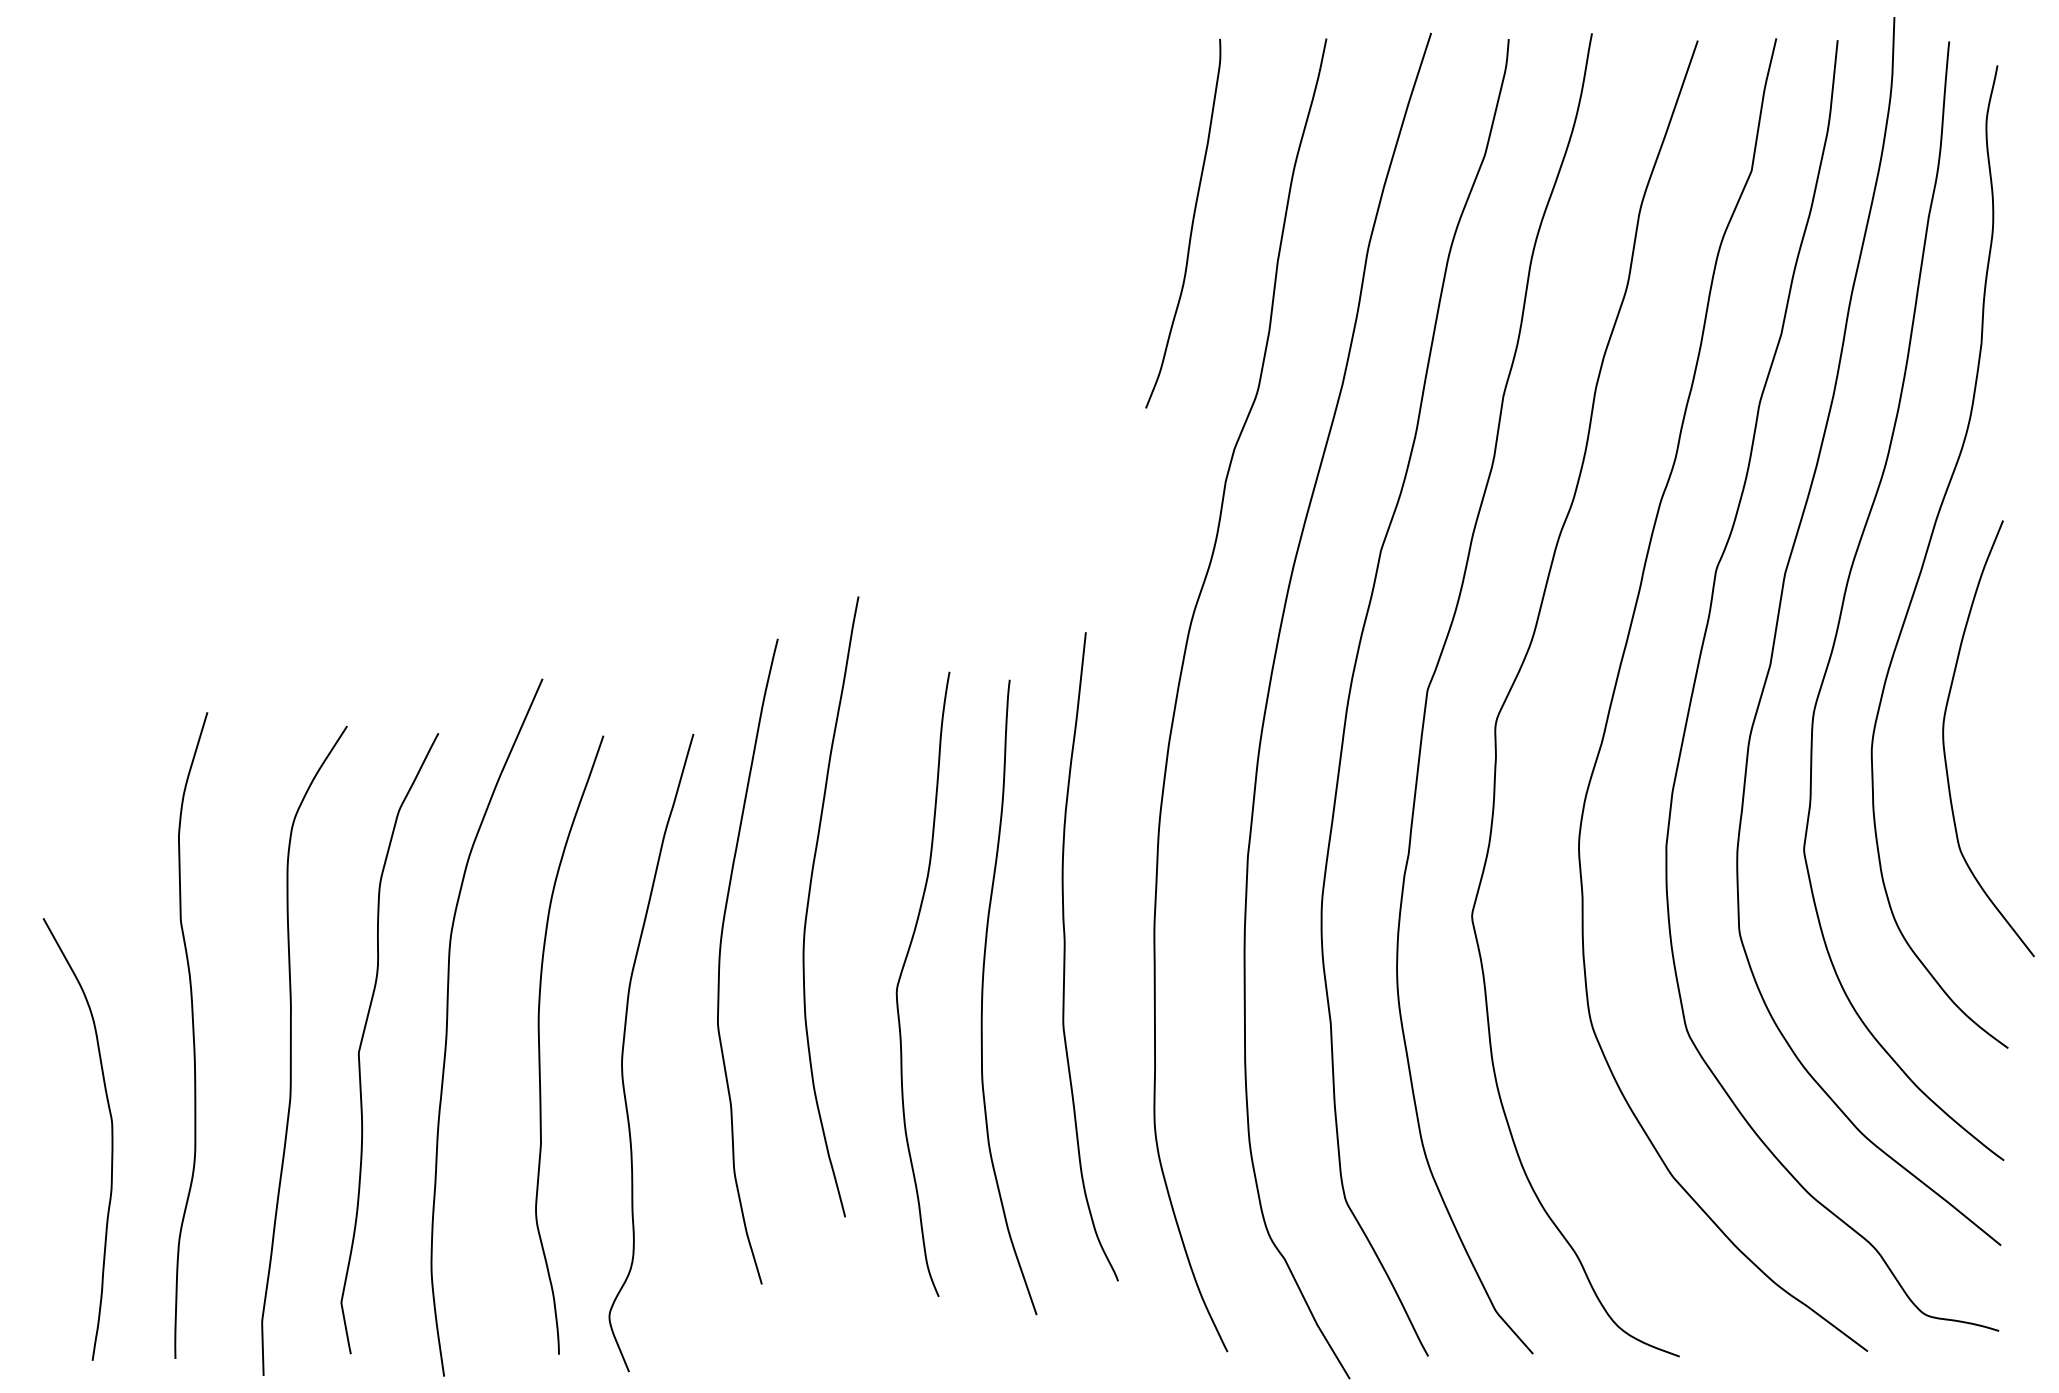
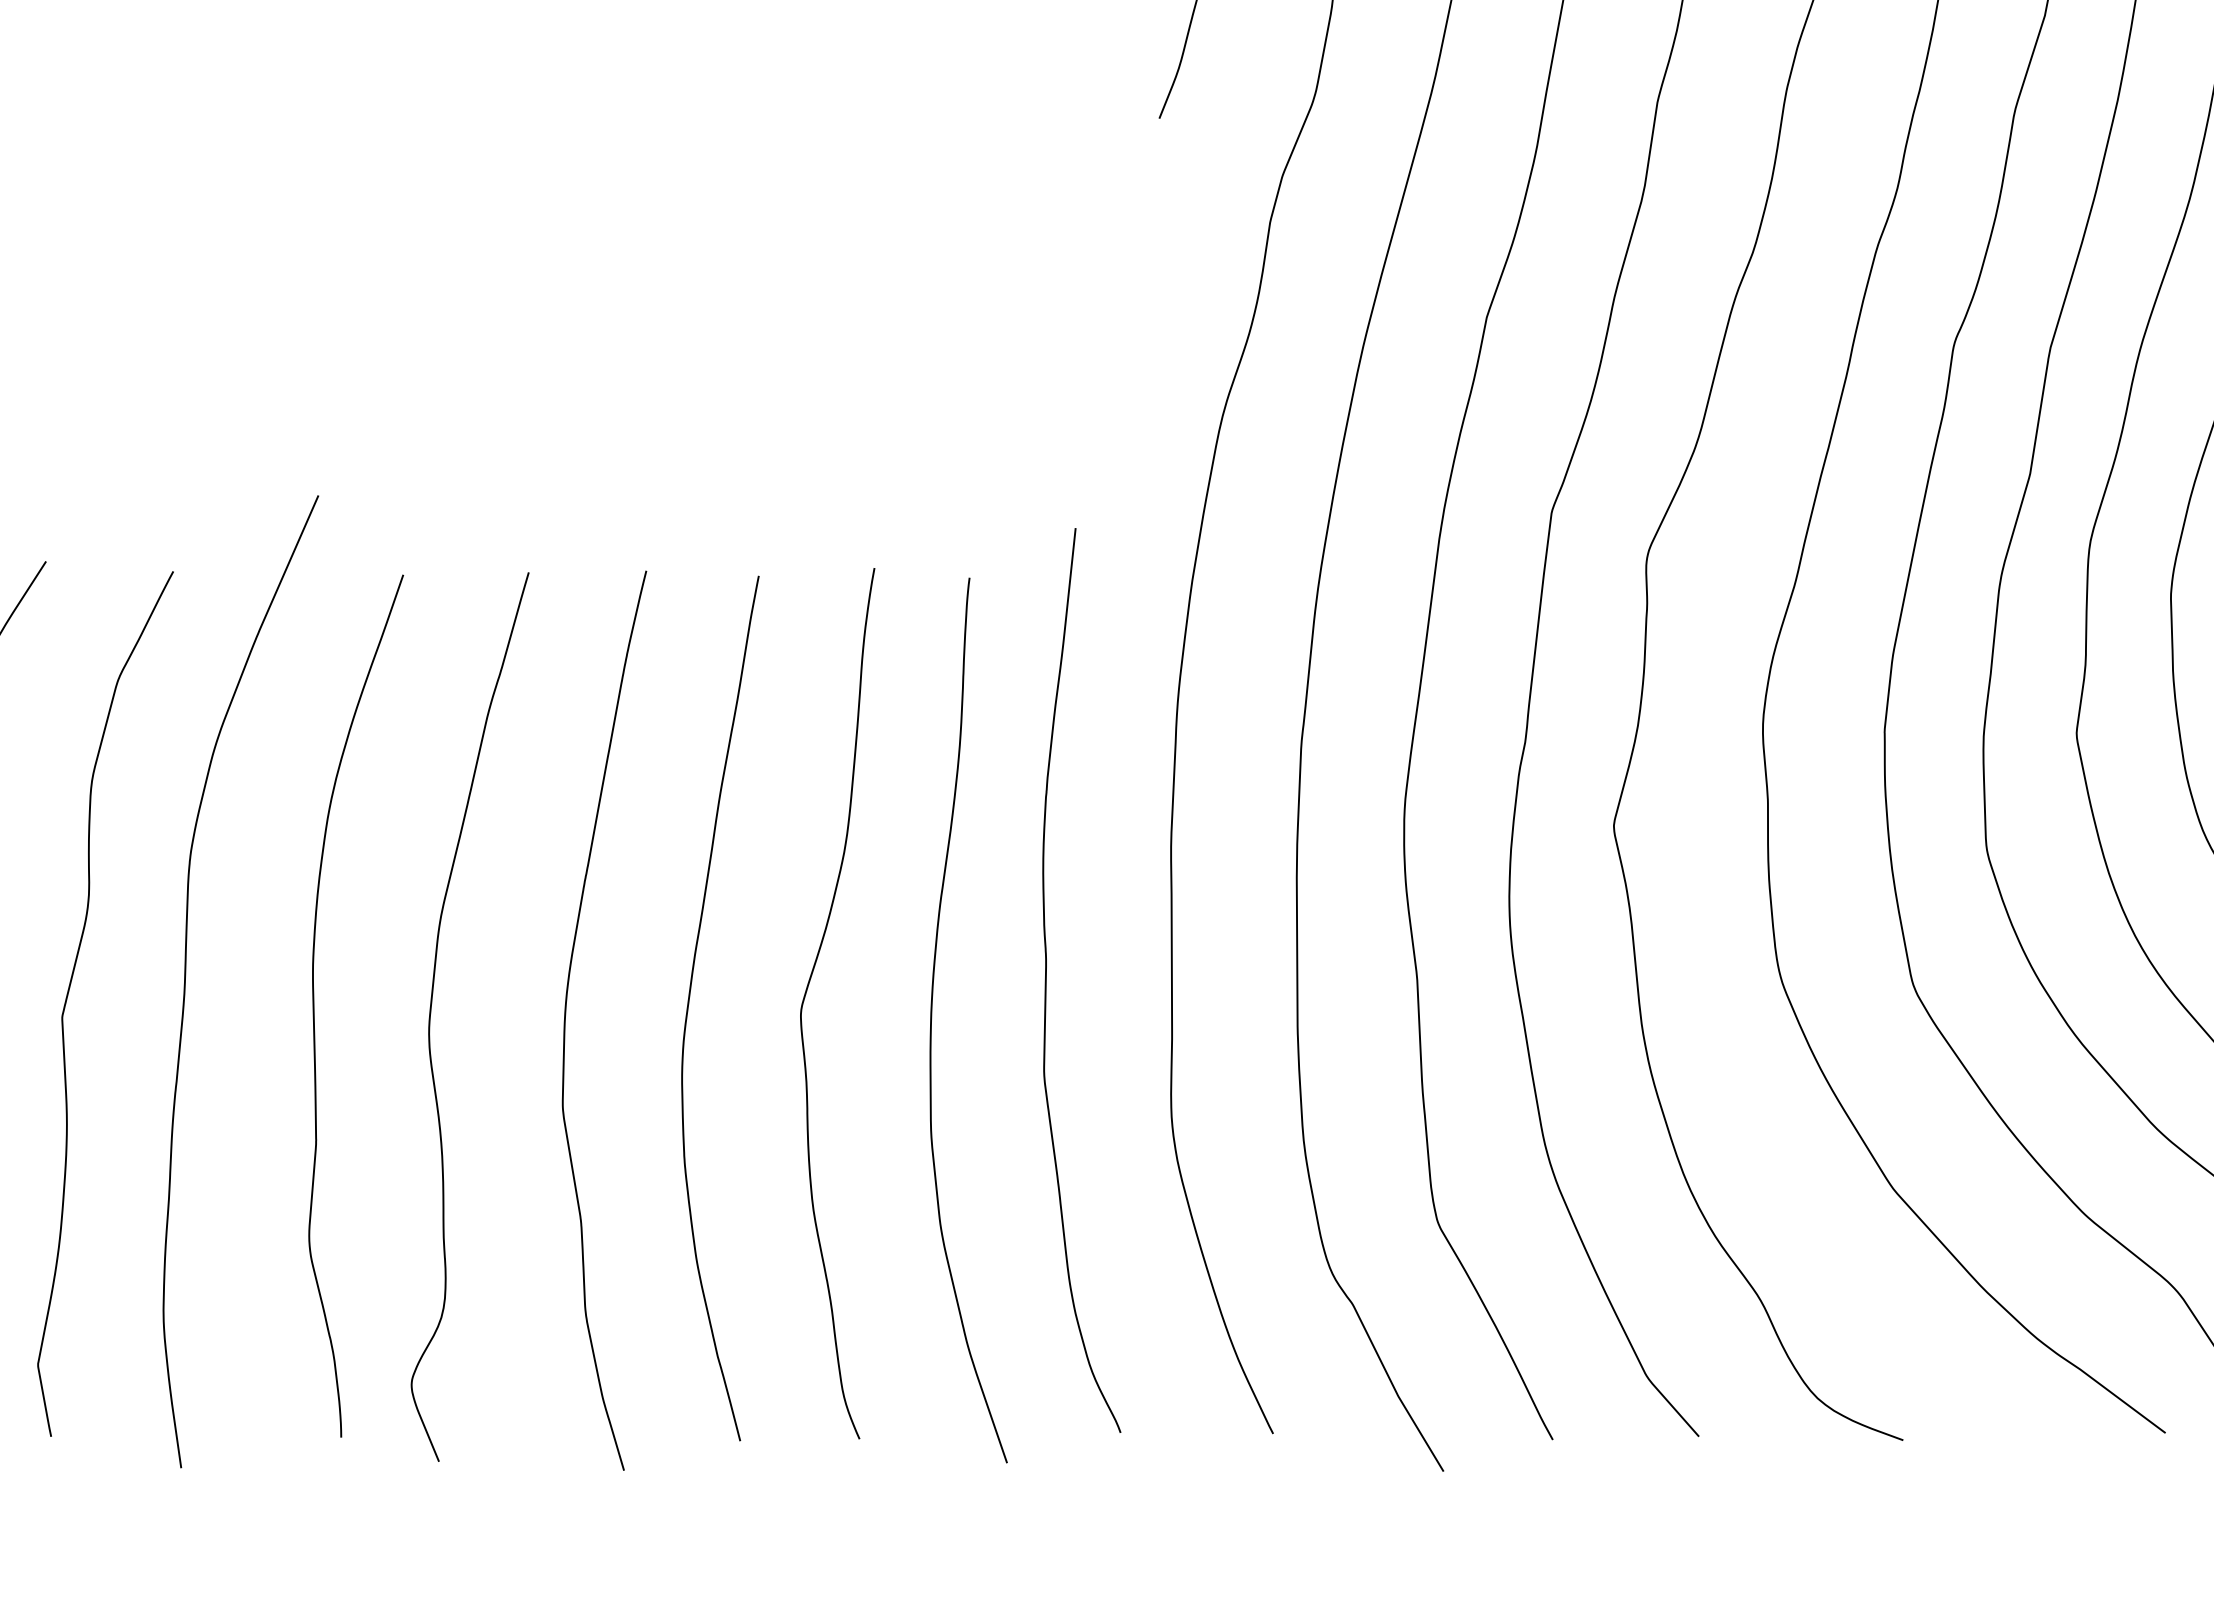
curve: (809, 901) -> (690, 1001), moved
curve: (1065, 956) -> (1047, 980), moved
curve: (720, 961) -> (566, 1020), moved
curve: (901, 976) -> (807, 992), moved
curve: (983, 997) -> (932, 1020), moved

